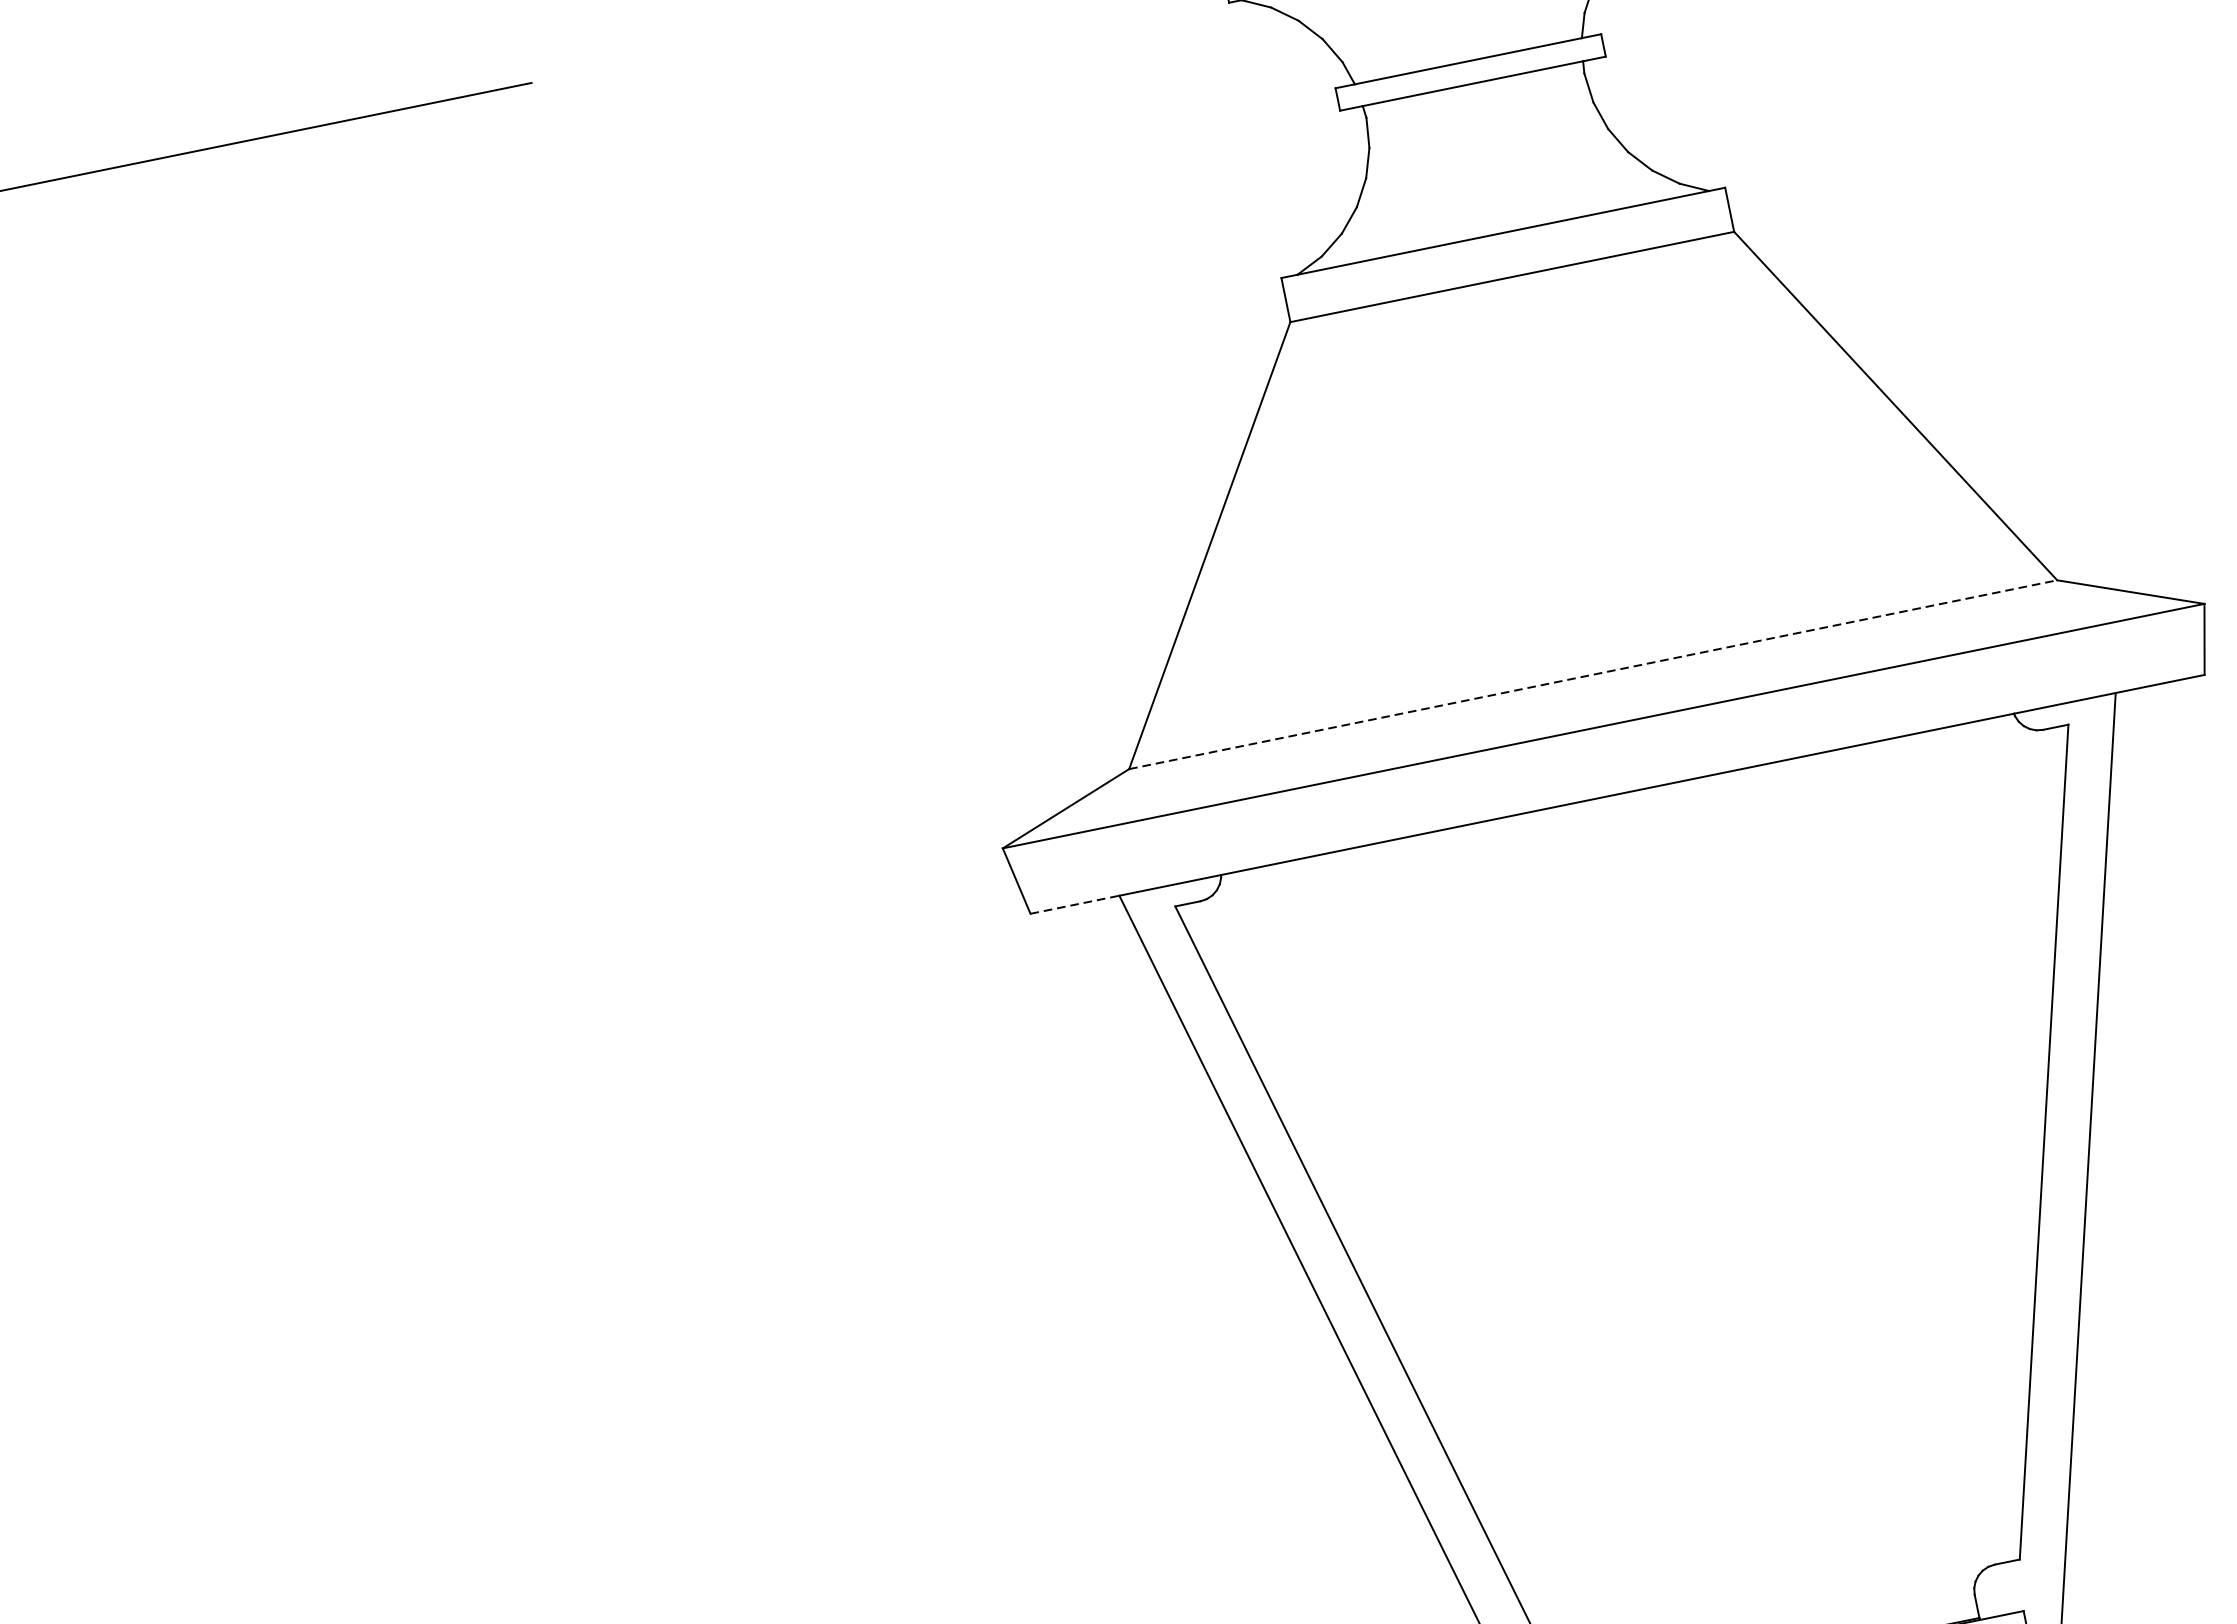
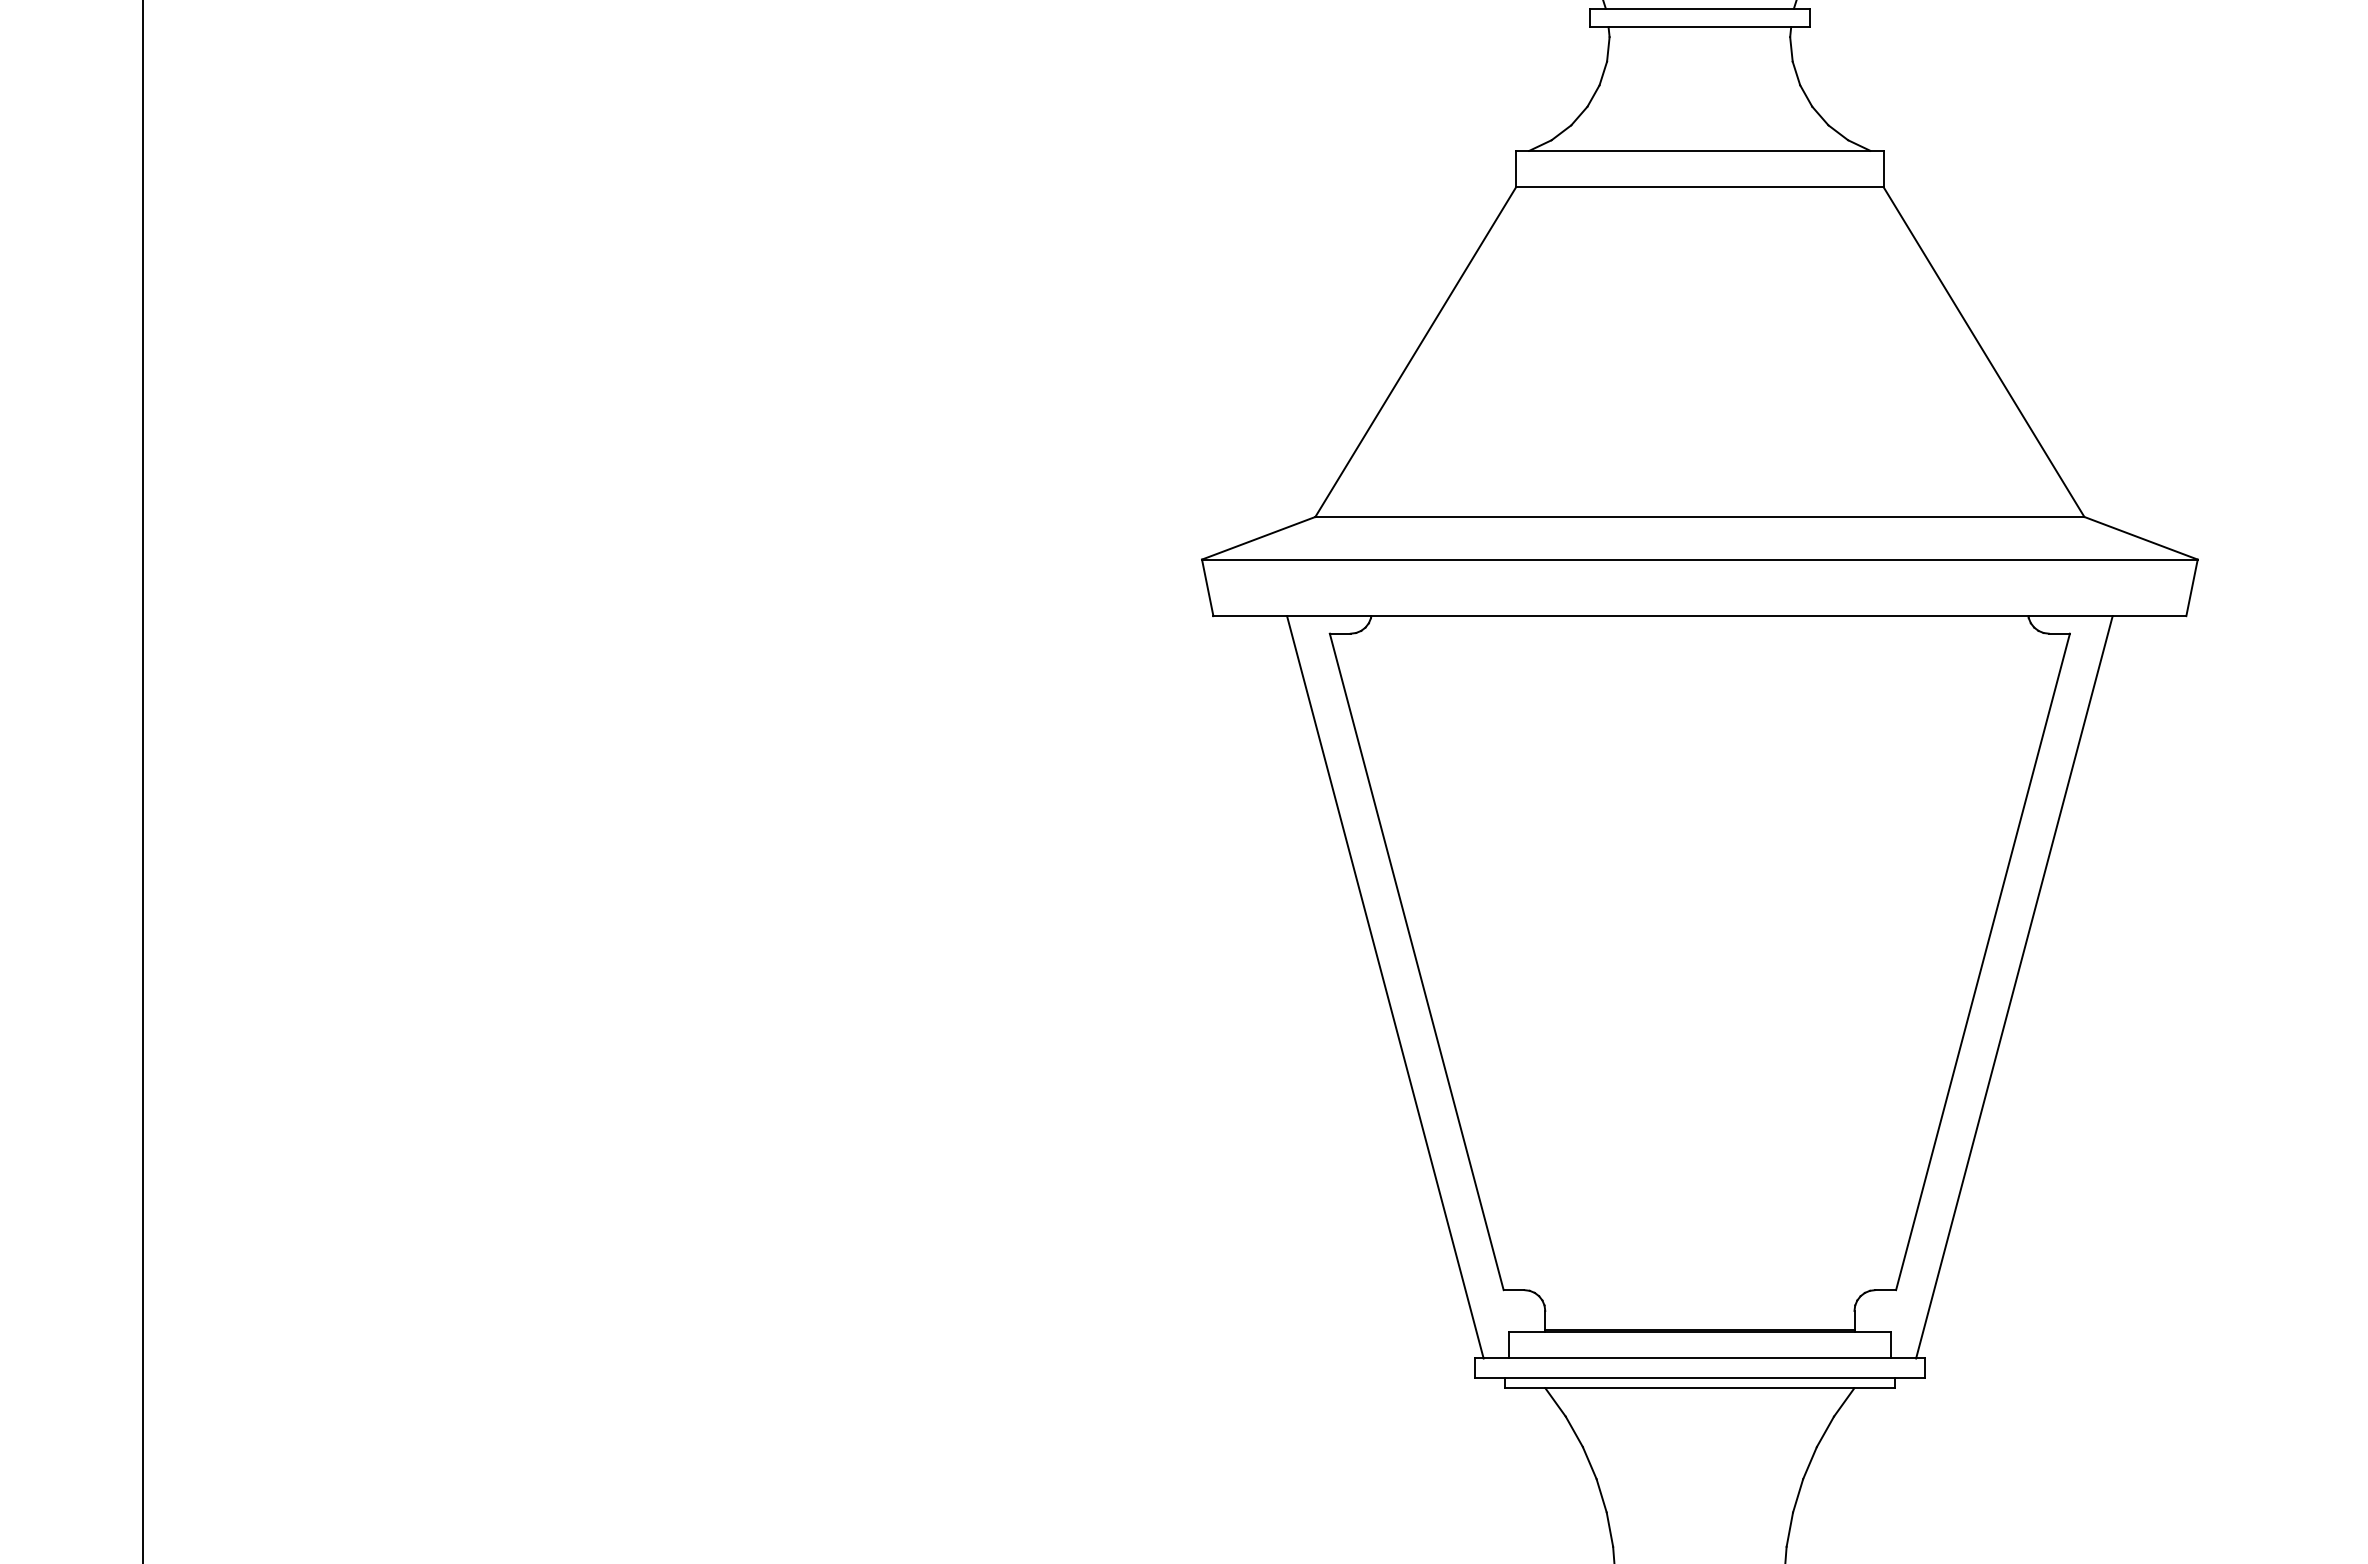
line: (1592, 674) -> (1699, 516), dashed -> solid
line: (1075, 905) -> (1250, 616), dashed -> solid

